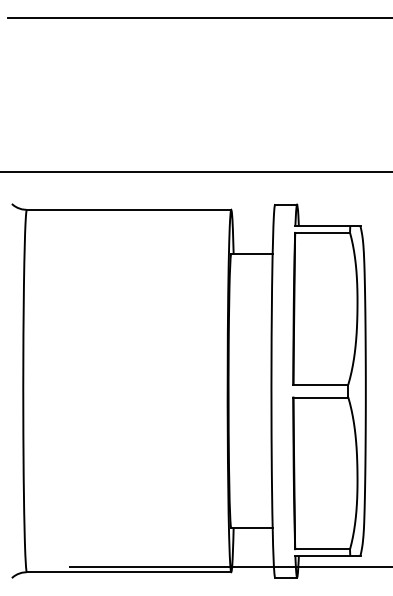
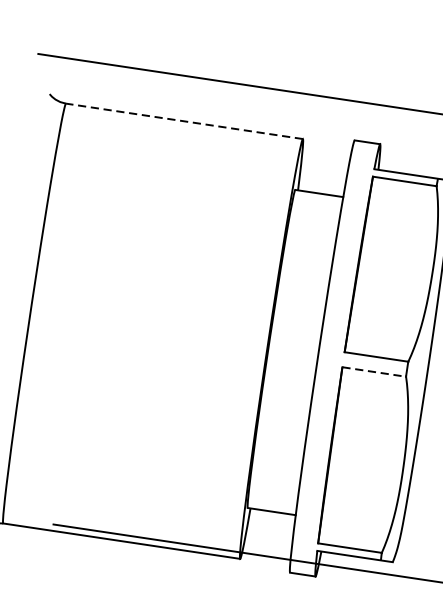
line: (128, 209) -> (183, 120), solid -> dashed
line: (321, 397) -> (375, 372), solid -> dashed

